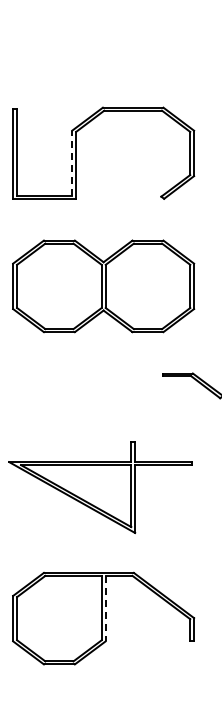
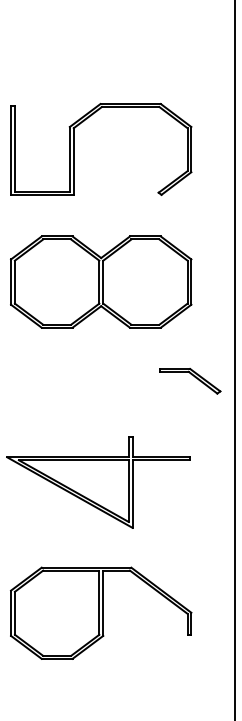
line: (71, 163) -> (69, 159), dashed -> solid
line: (105, 608) -> (103, 603), dashed -> solid

